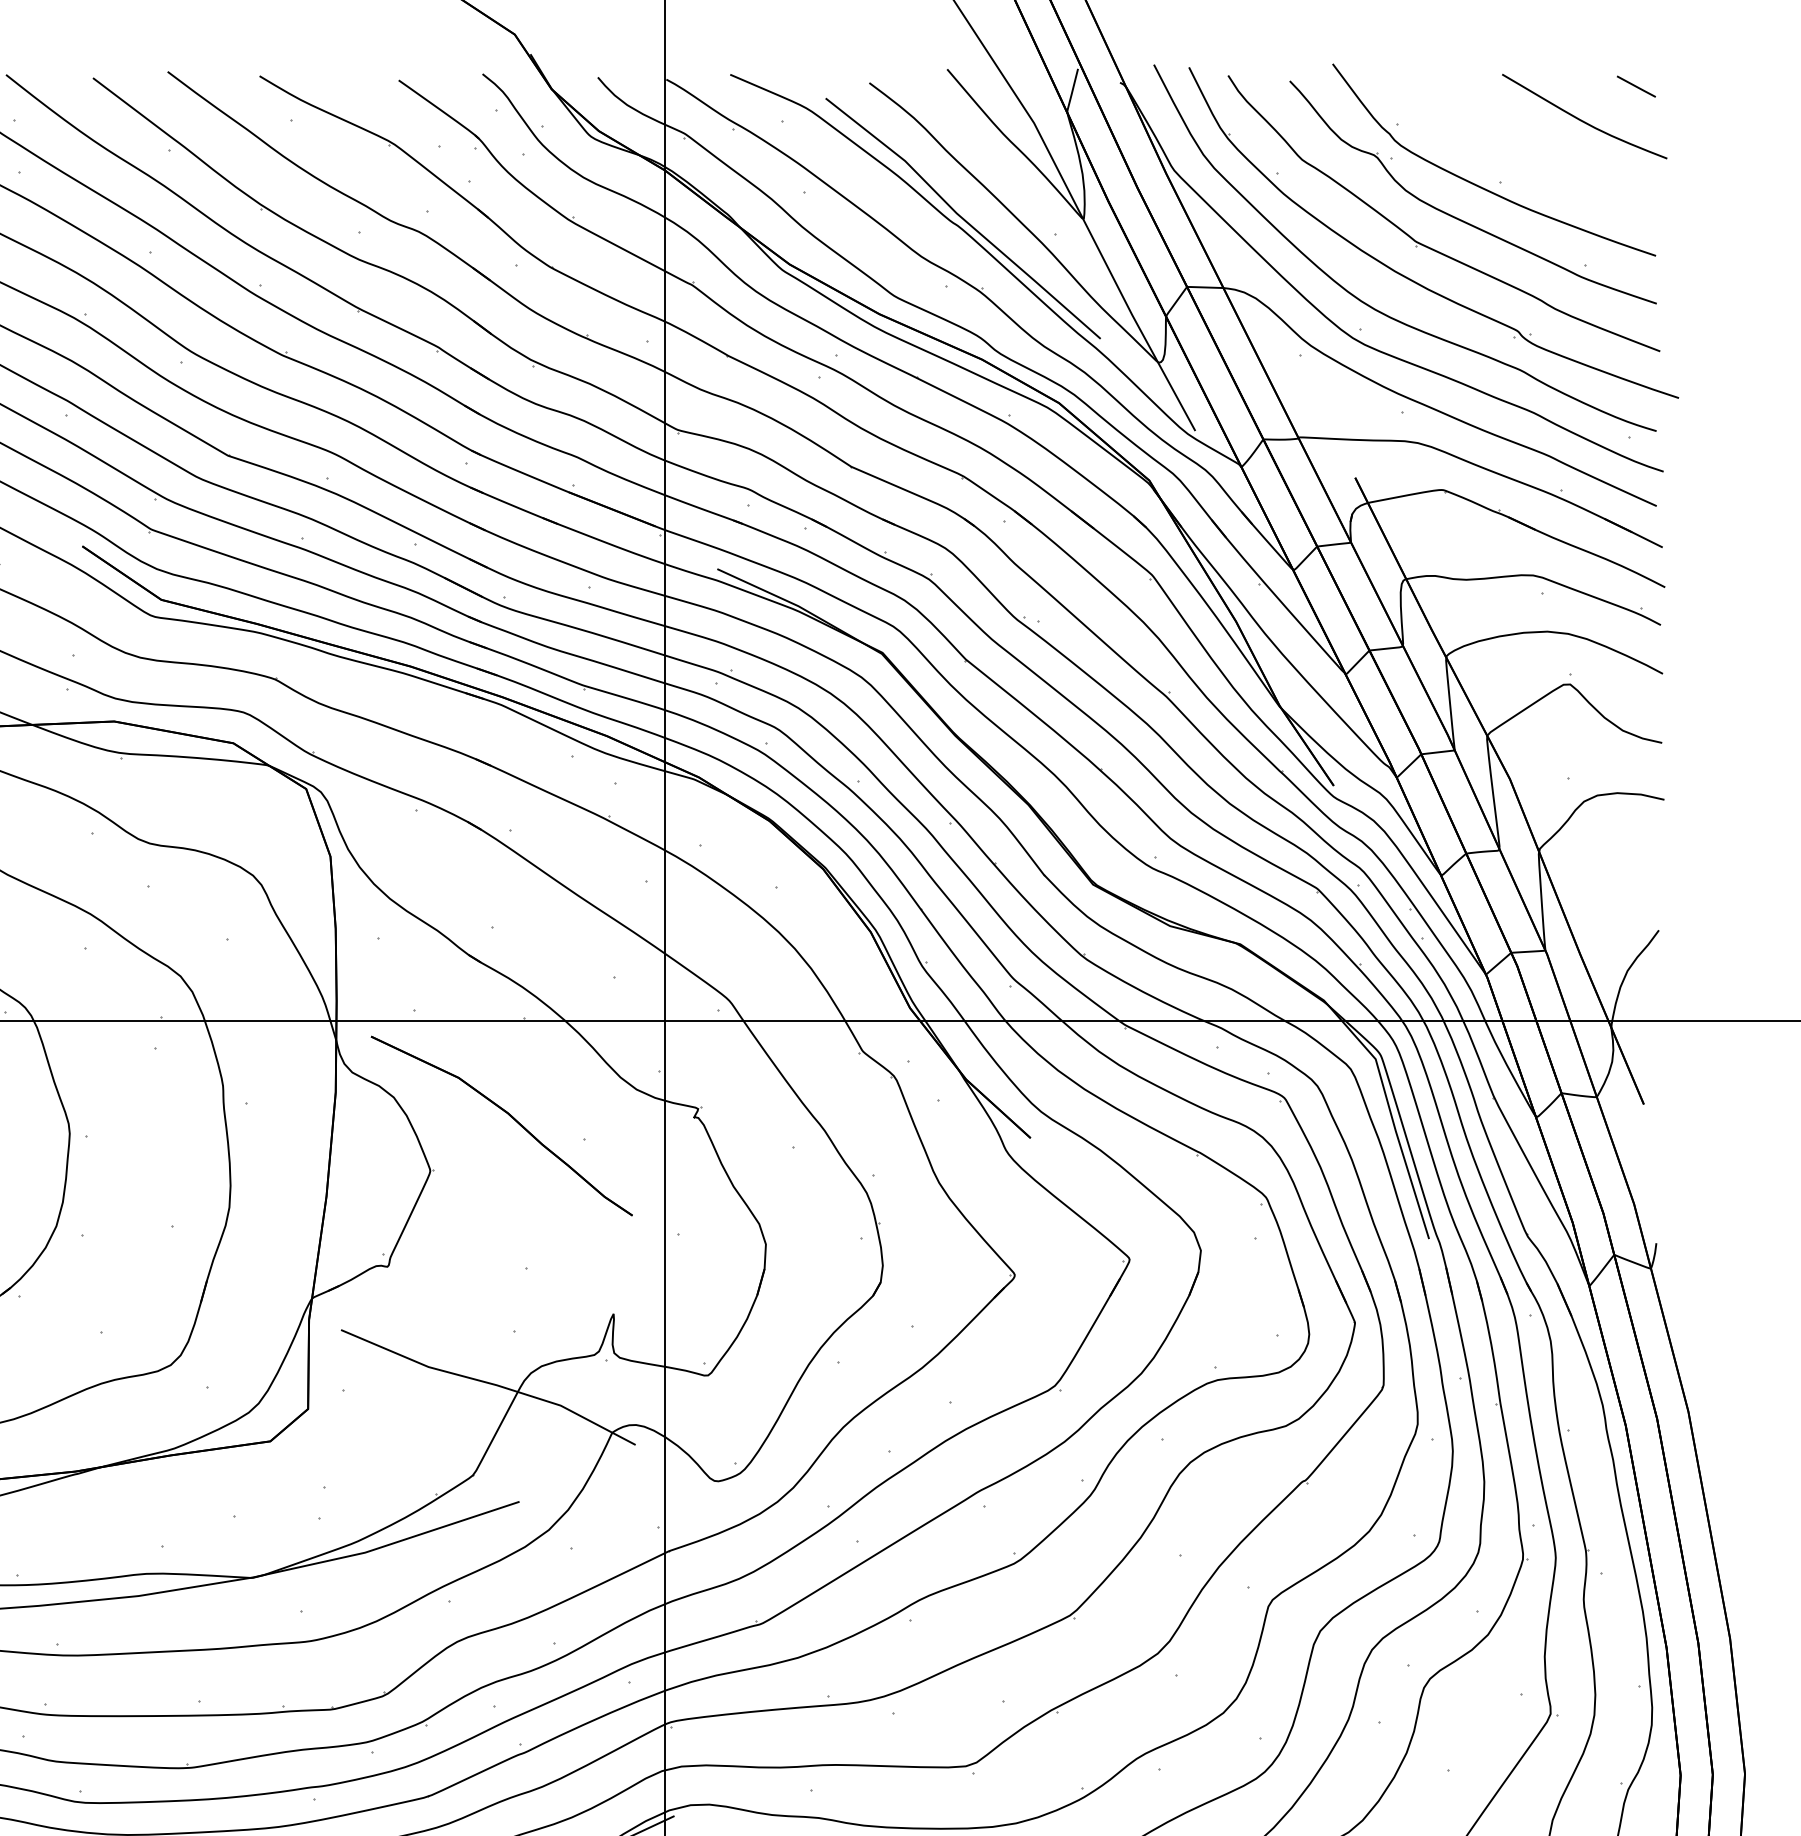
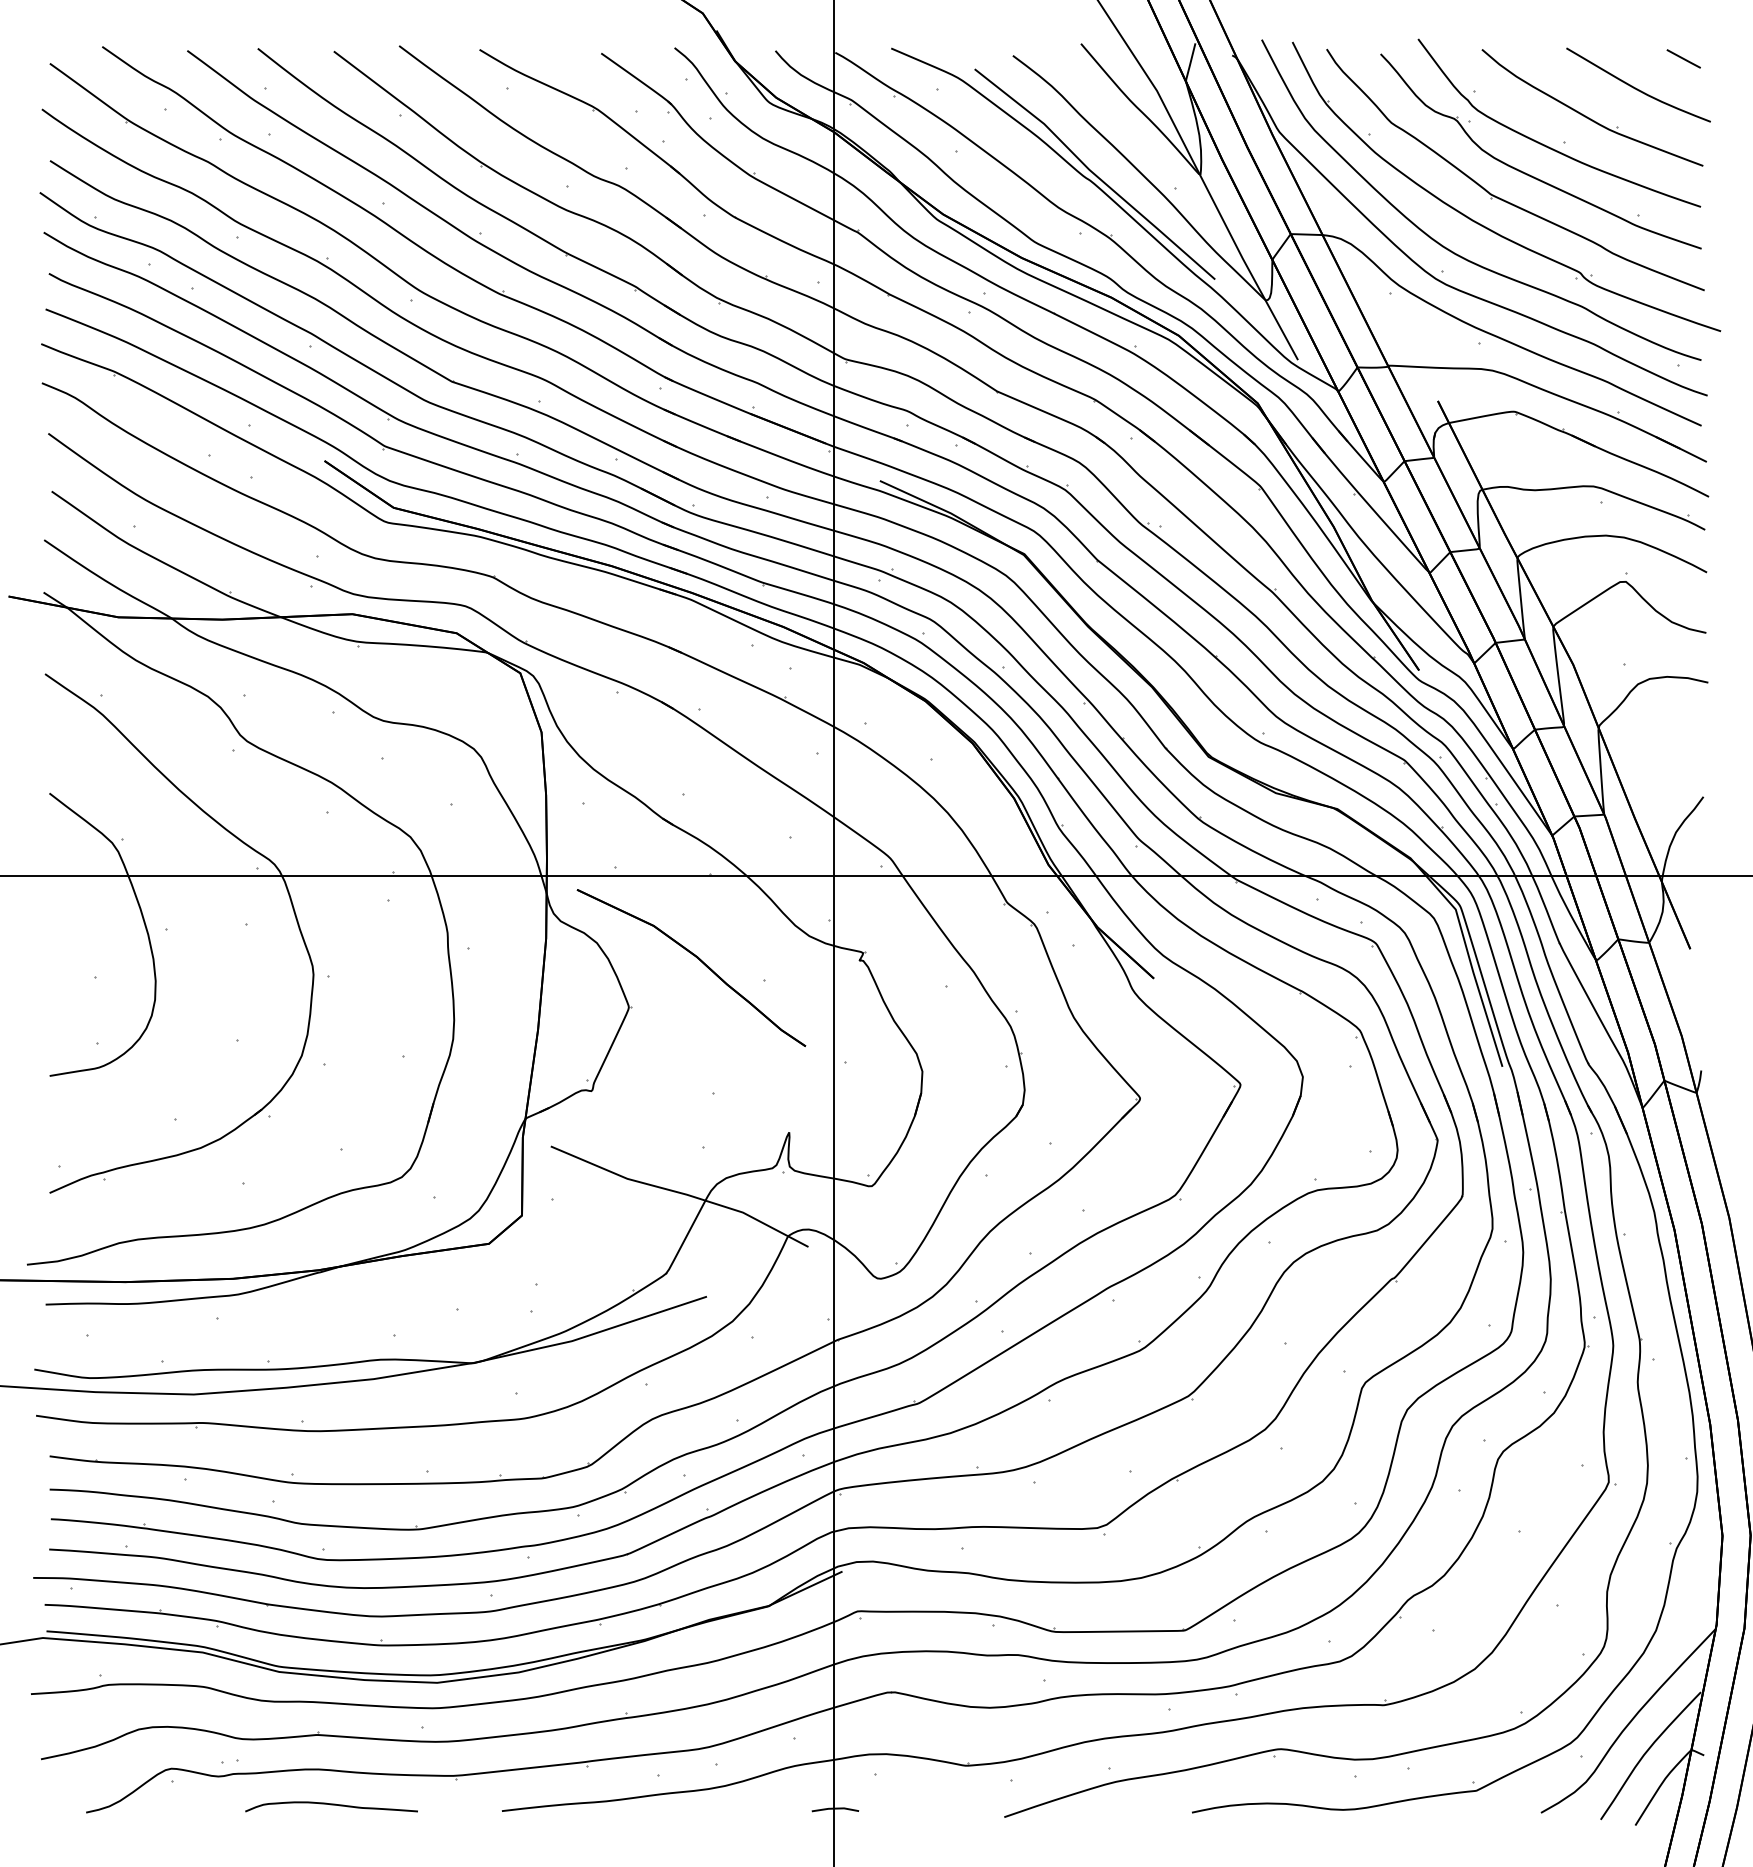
part: (1526, 152) -> (1587, 116), added

